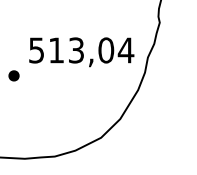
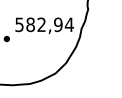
text: (81, 49) -> (44, 24), 513,04 -> 582,94

